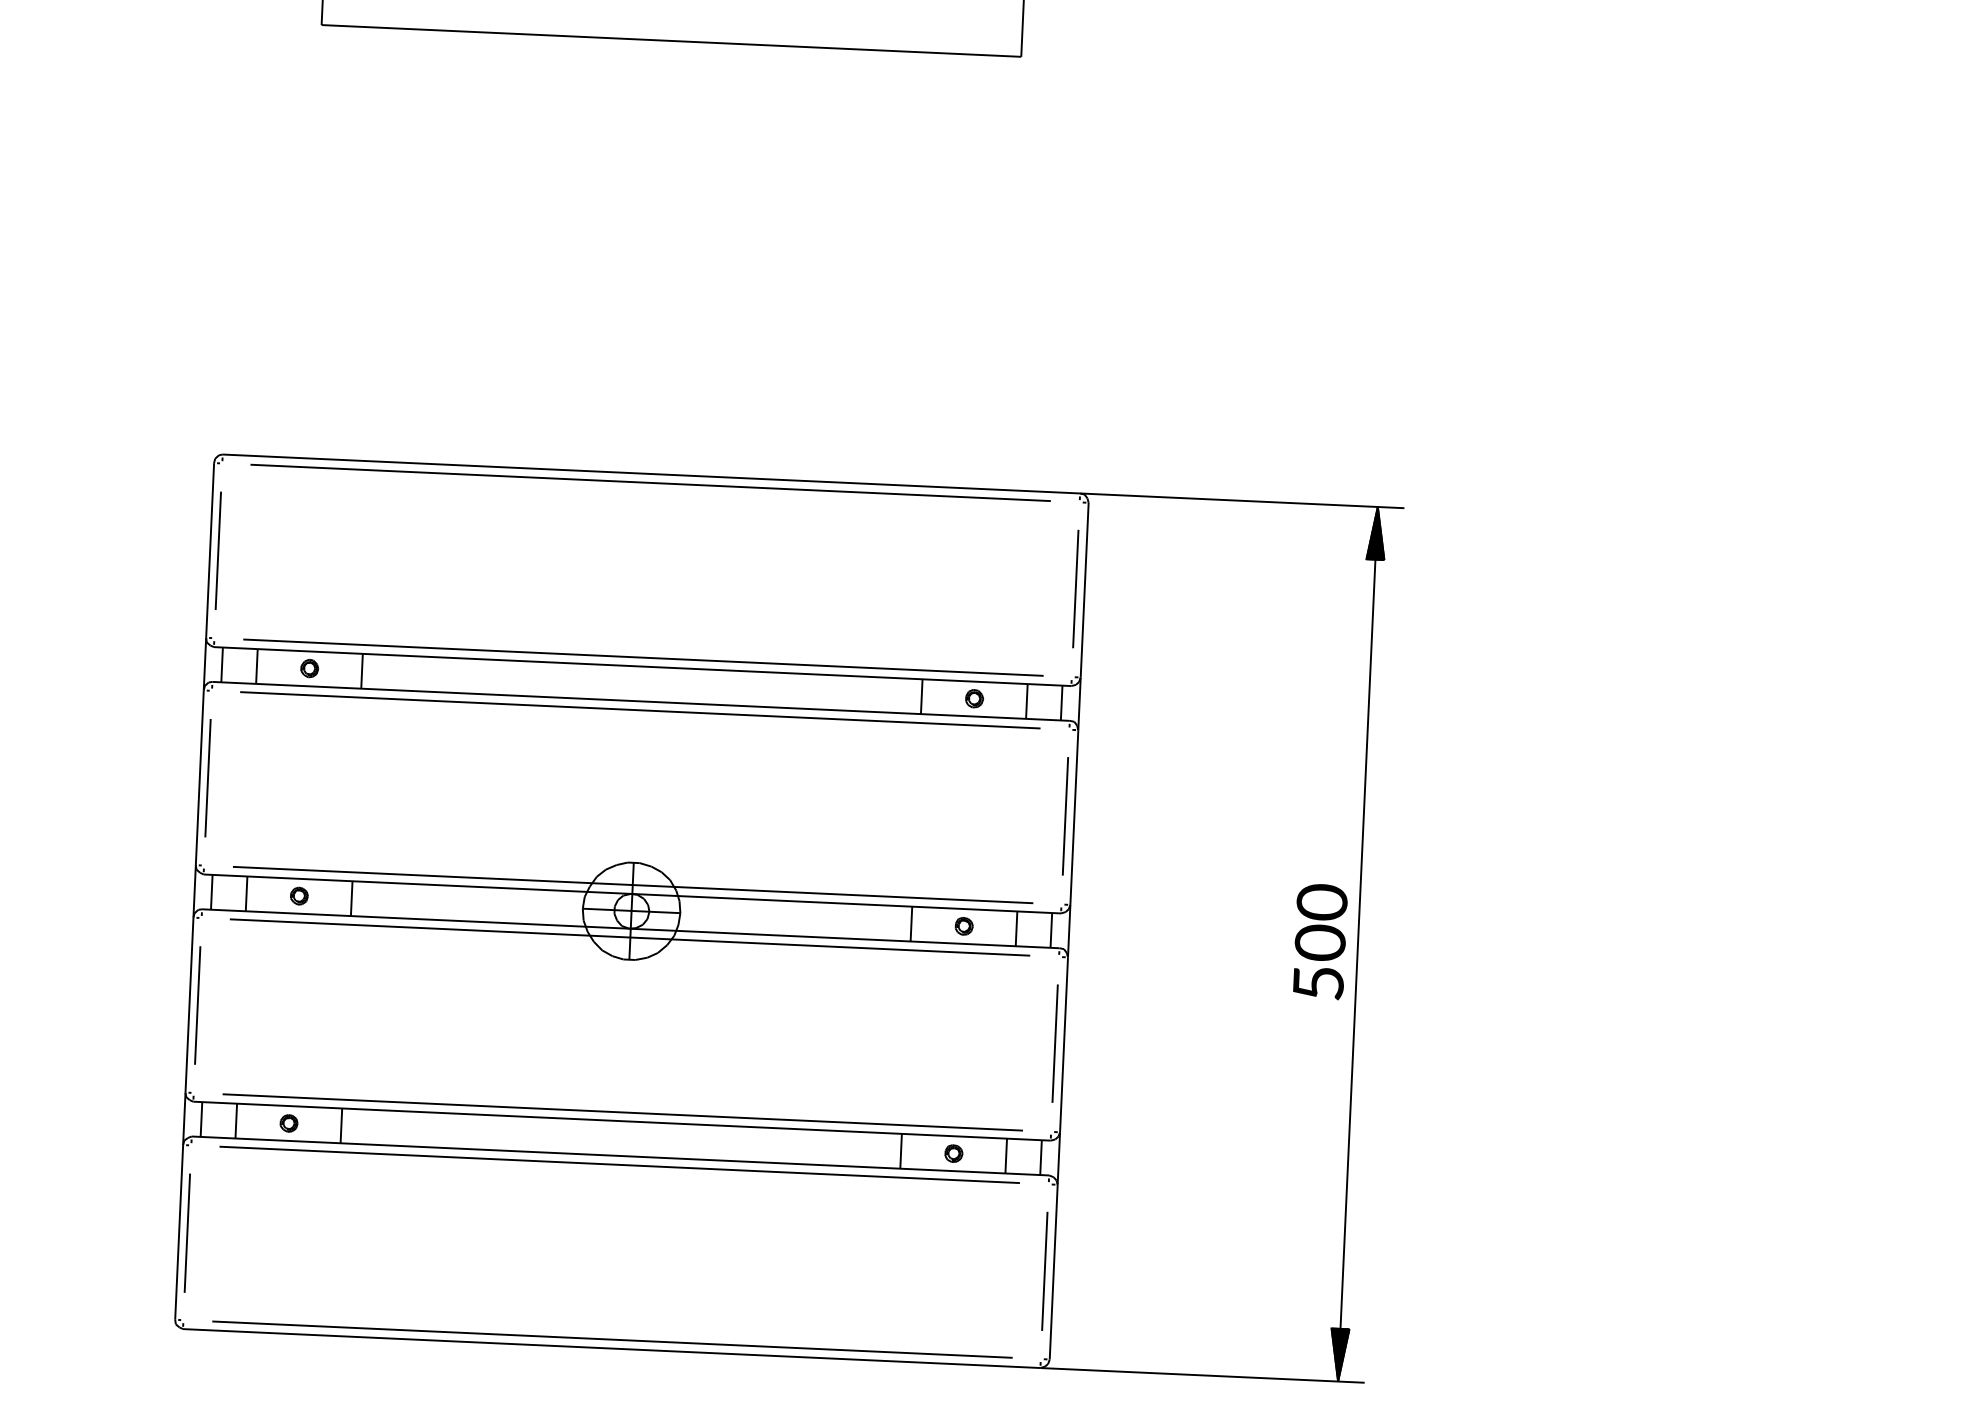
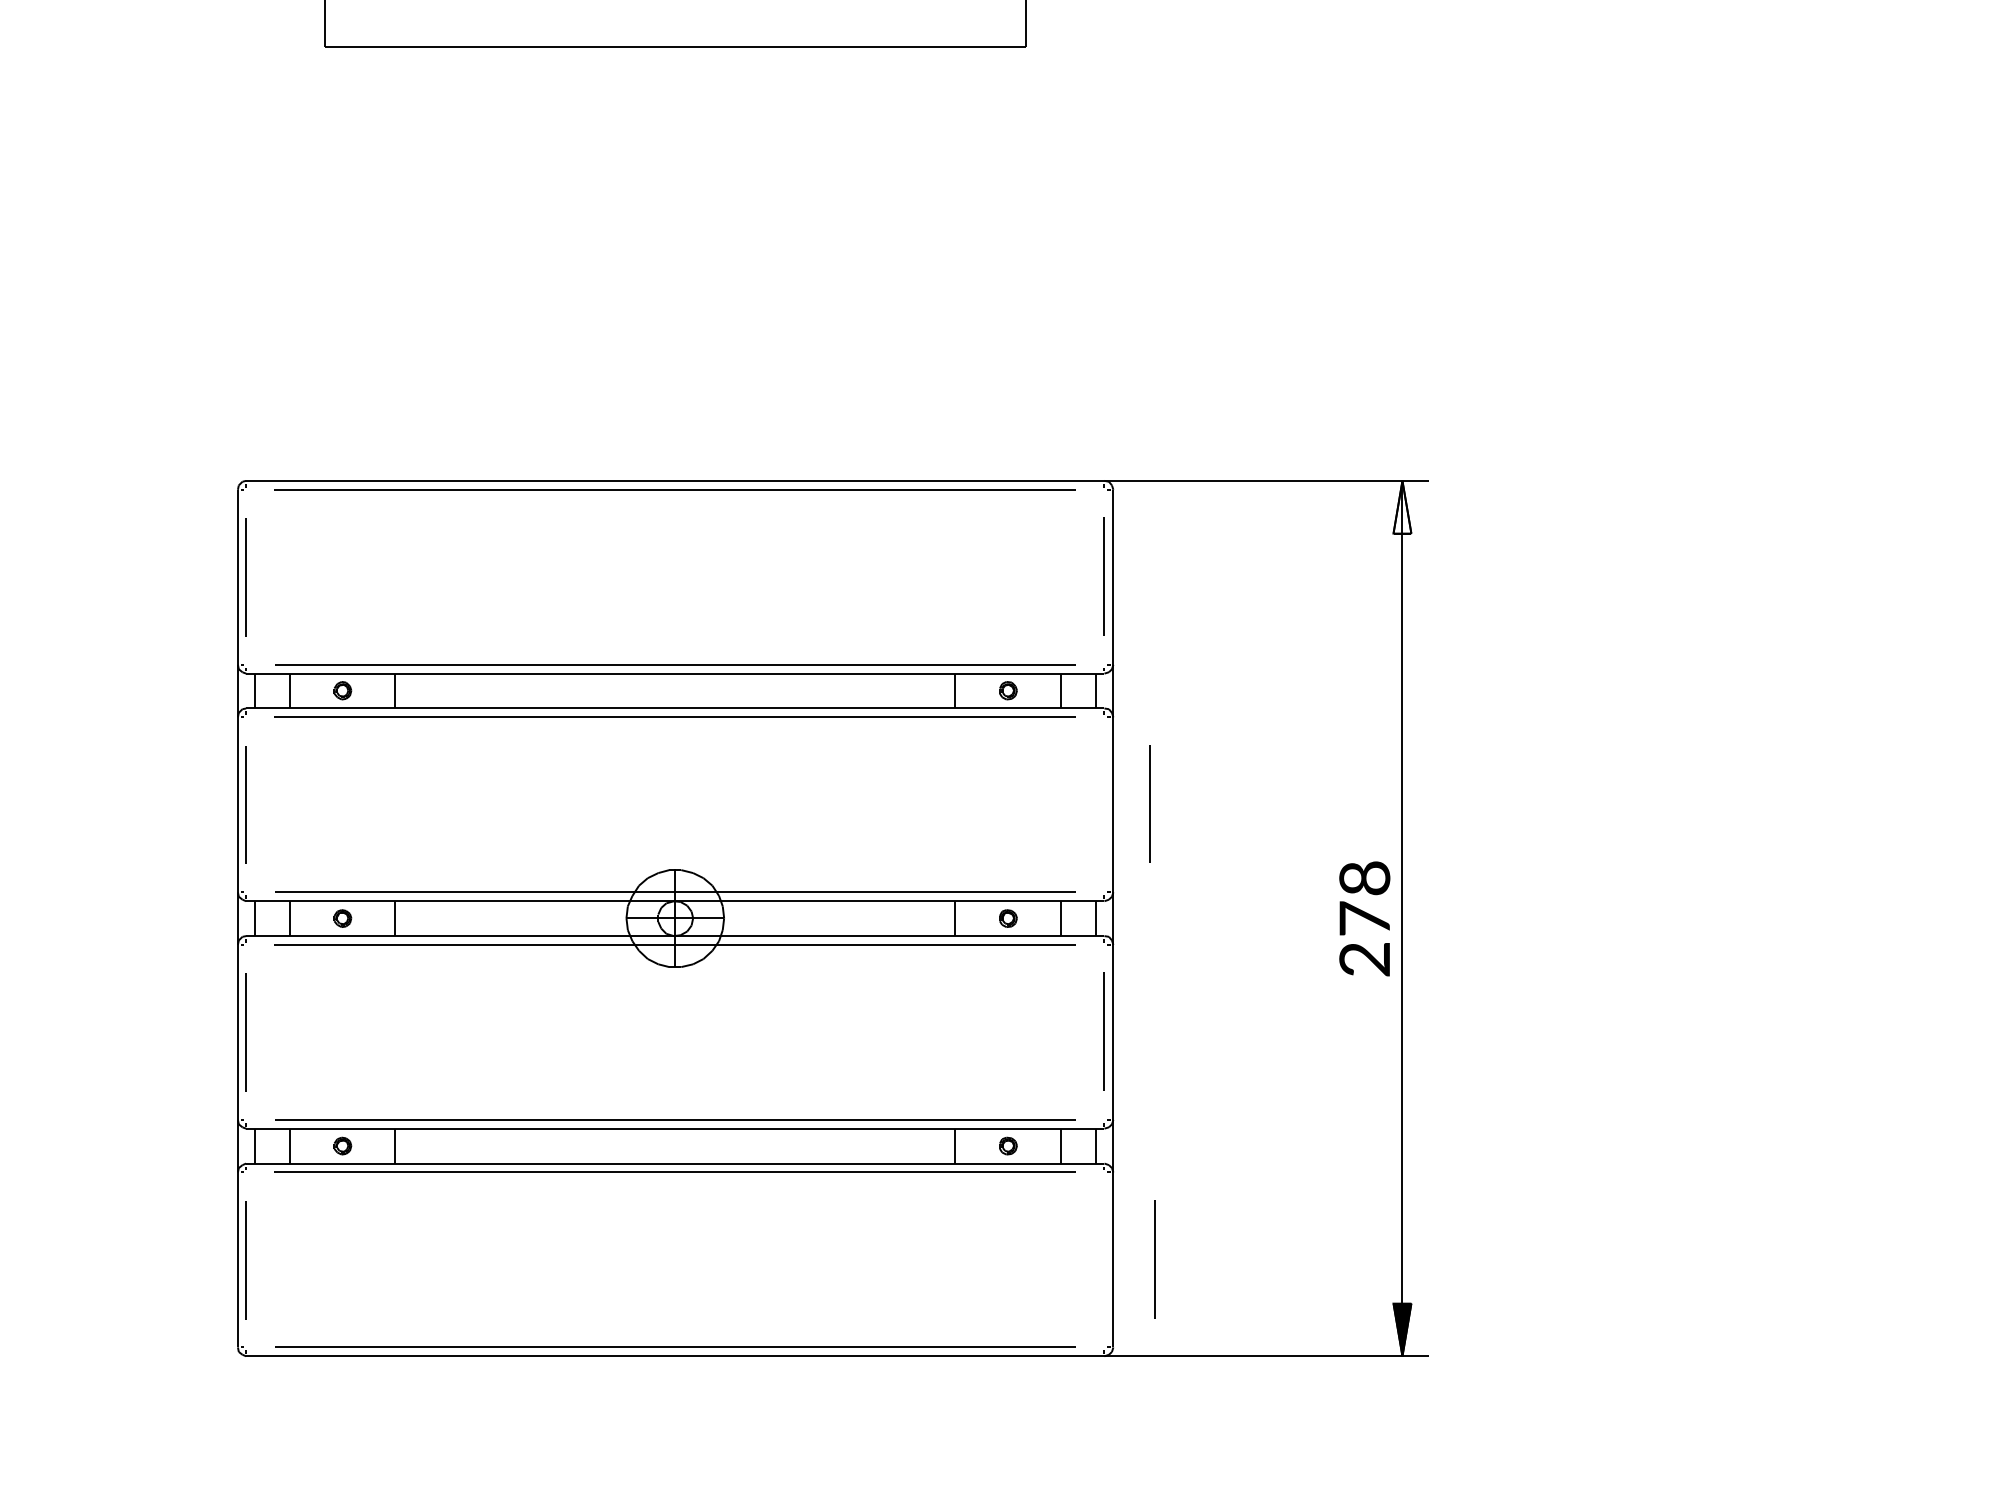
fill: (1376, 532) -> (1402, 506), removed
line: (1064, 815) -> (1149, 803), moved
text: (1320, 942) -> (1364, 918), 500 -> 278
line: (1043, 1271) -> (1154, 1259), moved

